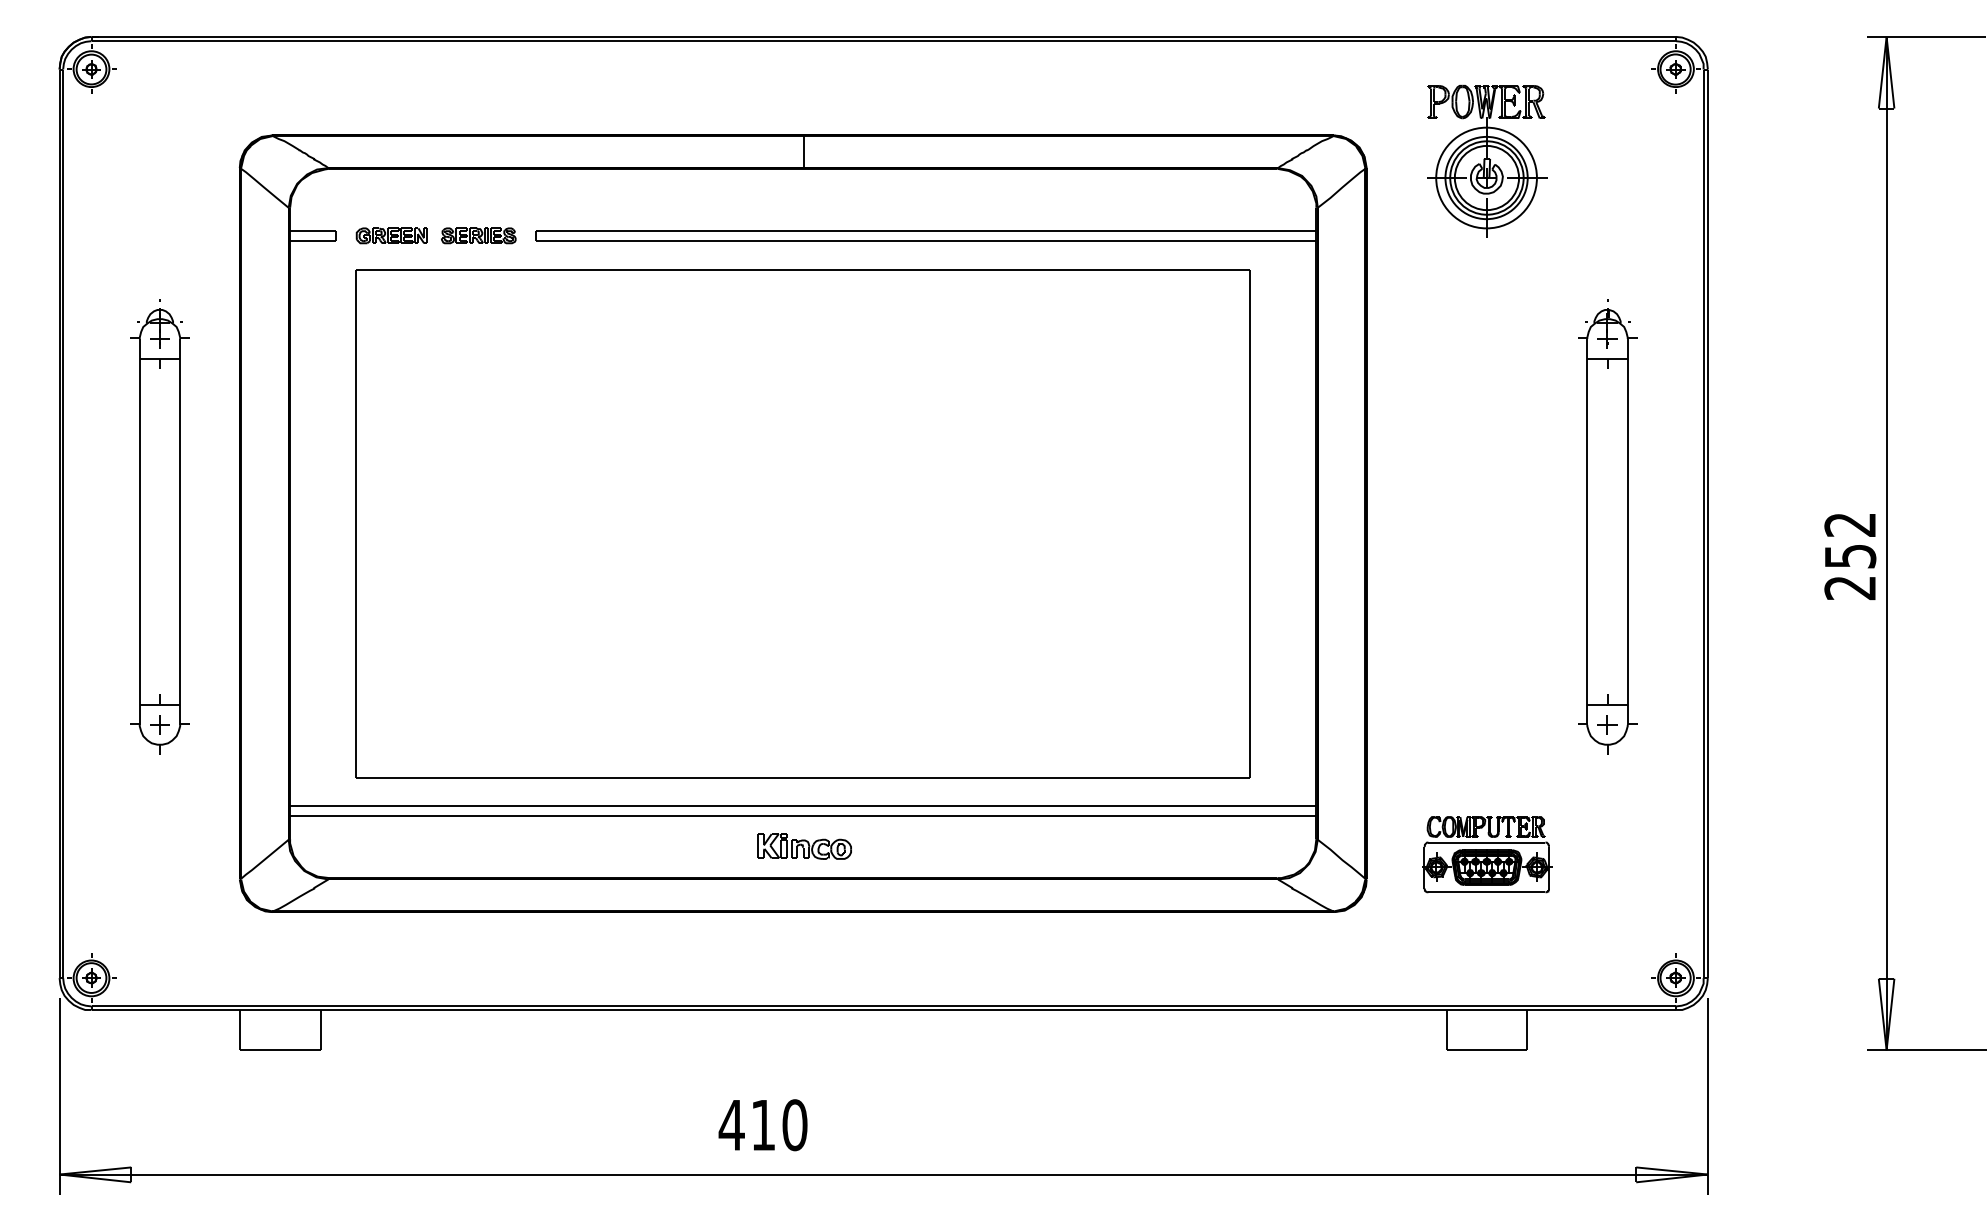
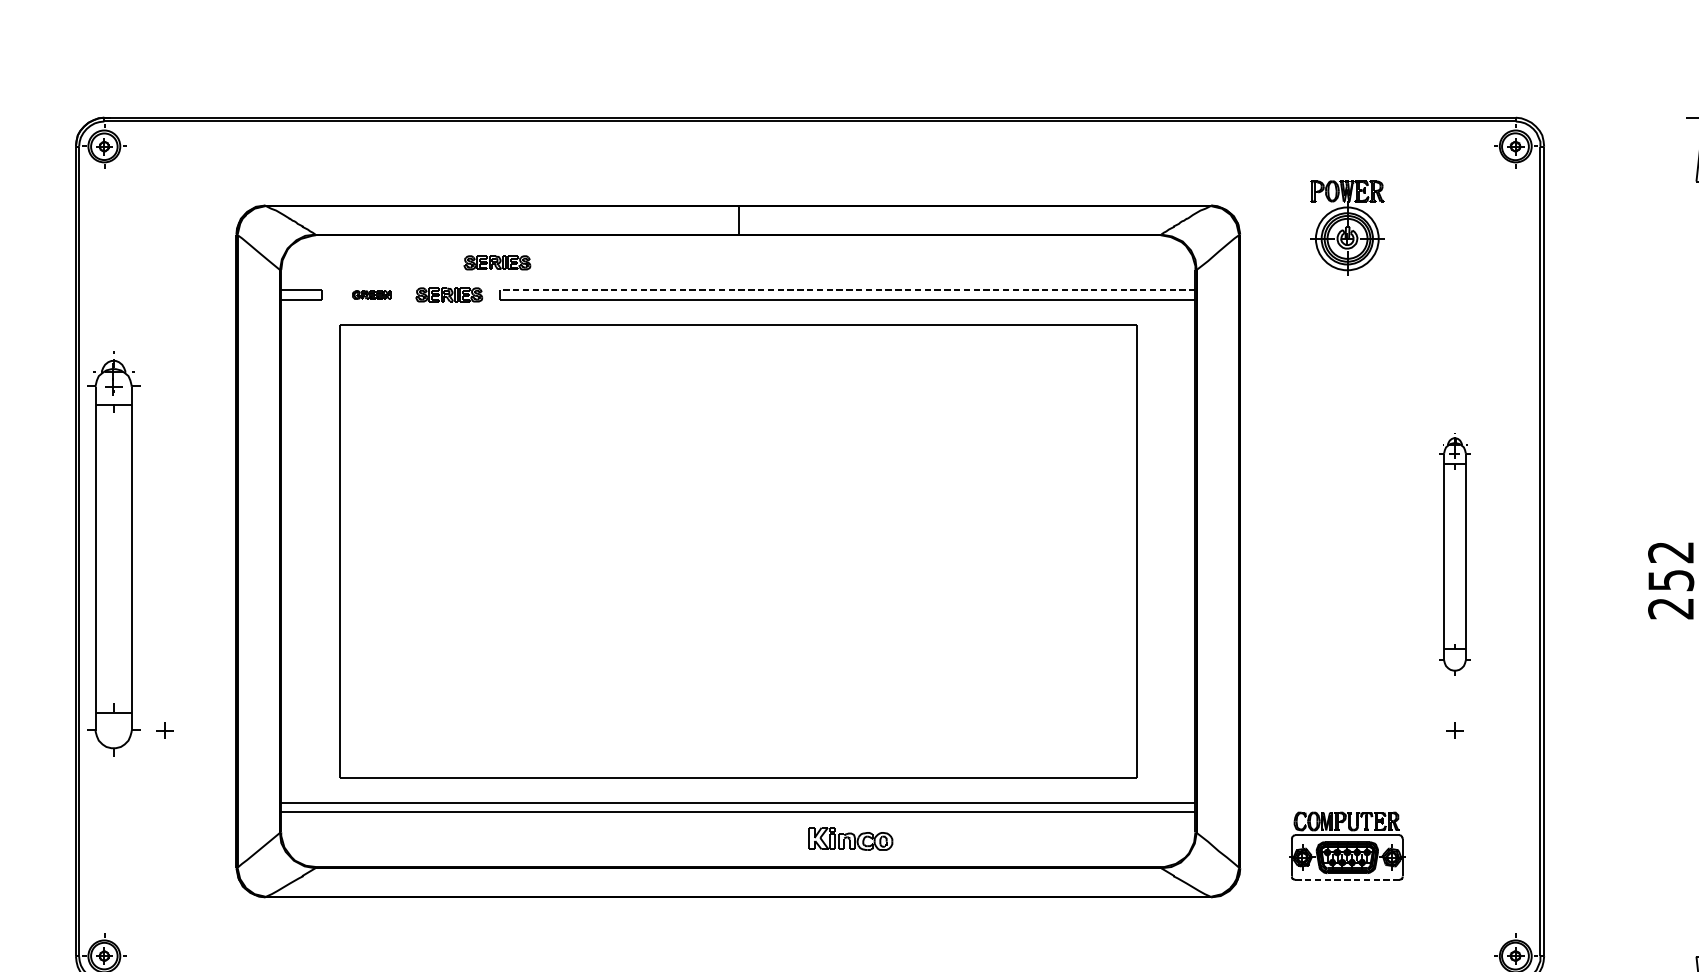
part: (1487, 160) -> (1347, 227), size x0.7
part: (532, 199) -> (497, 262), added
line: (925, 230) -> (847, 290), solid -> dashed
part: (391, 235) -> (371, 294), size x0.6
part: (159, 526) -> (113, 553), moved
part: (1607, 526) -> (1454, 553), size x0.6
part: (804, 846) -> (850, 838), moved
line: (1486, 892) -> (1347, 879), solid -> dashed

